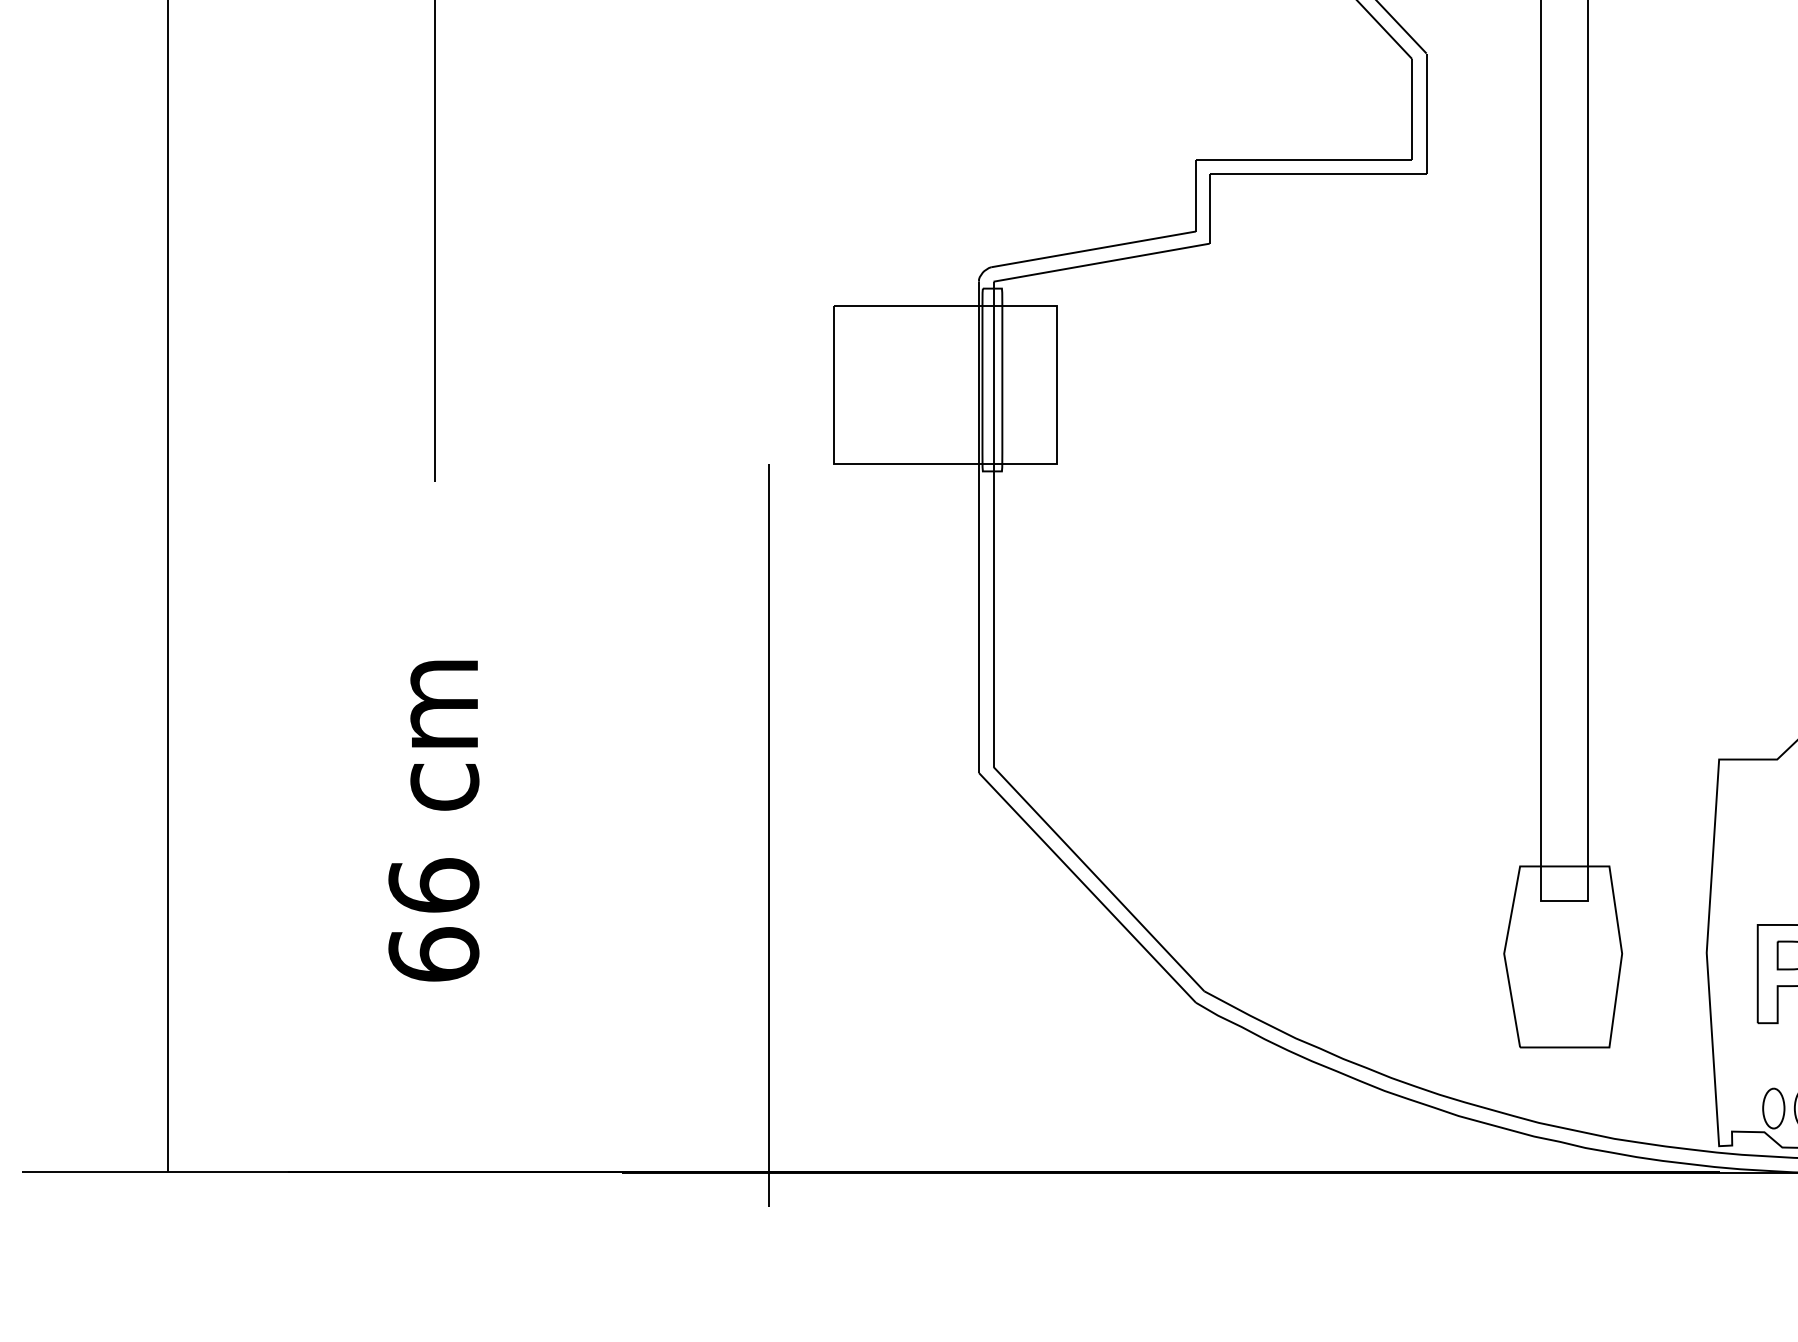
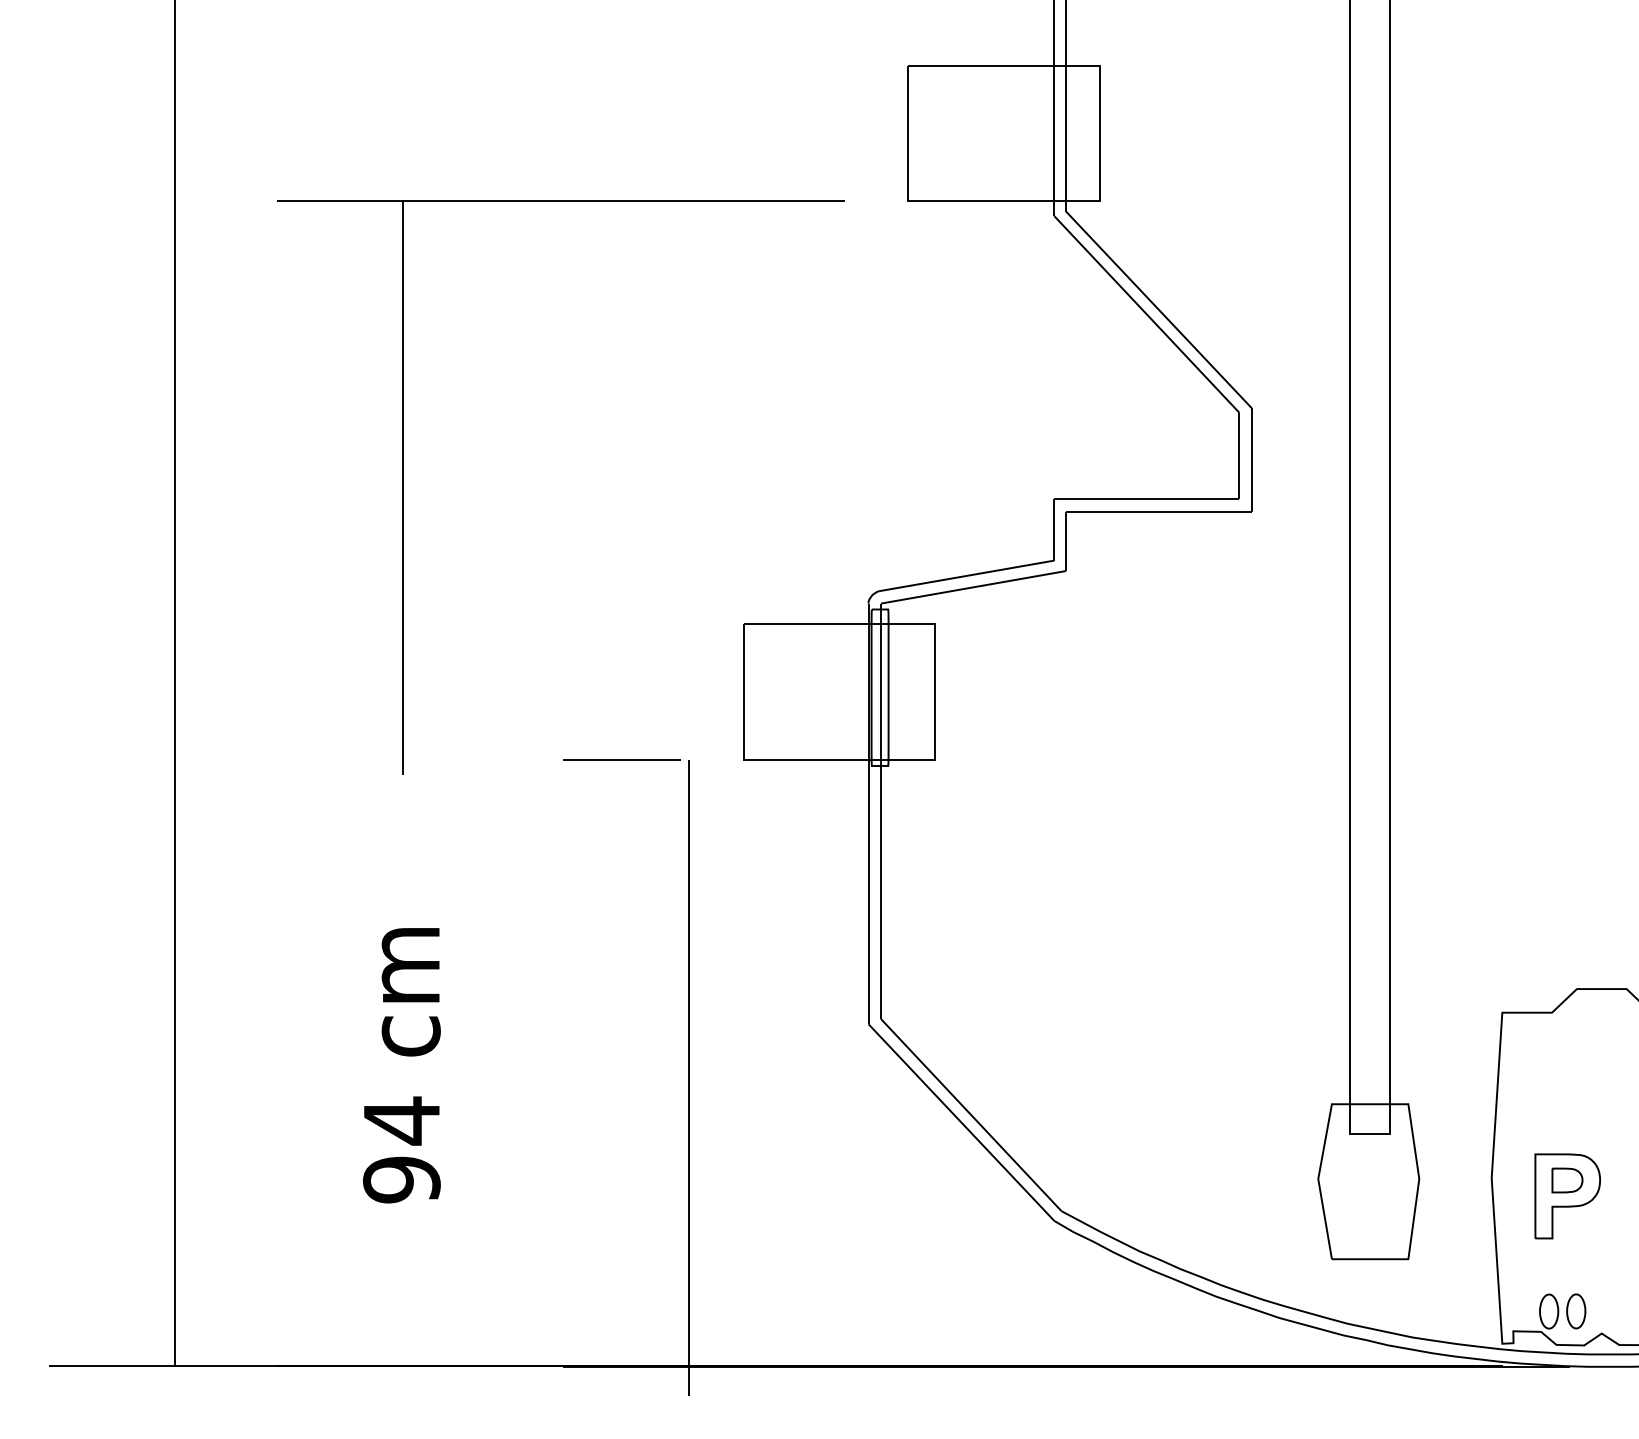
line: (690, 463) -> (621, 759), added
text: (433, 919) -> (401, 1149), 66 -> 94

